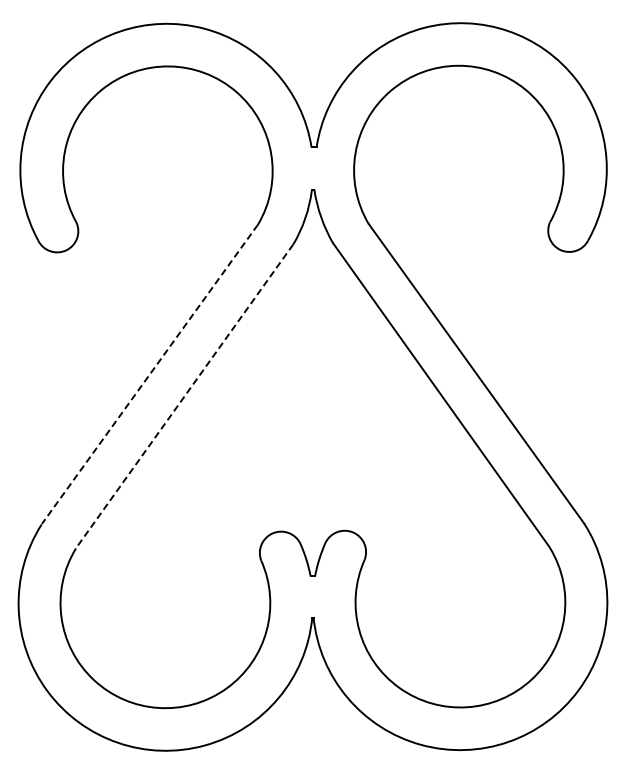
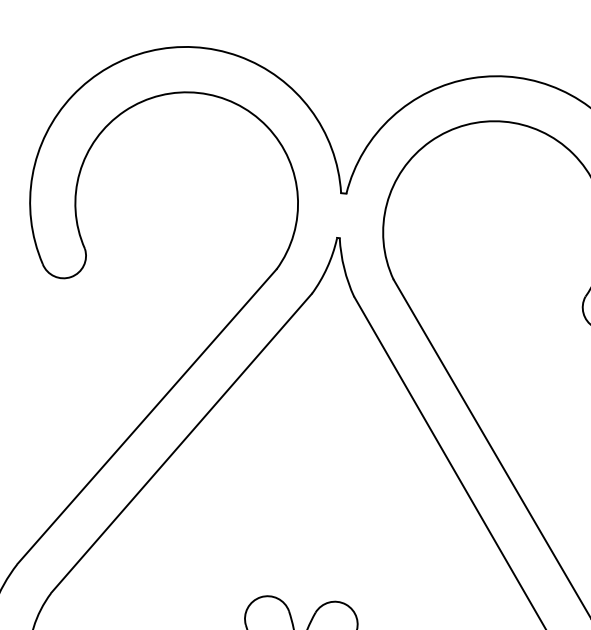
line: (149, 374) -> (146, 416), dashed -> solid
line: (184, 396) -> (181, 443), dashed -> solid

